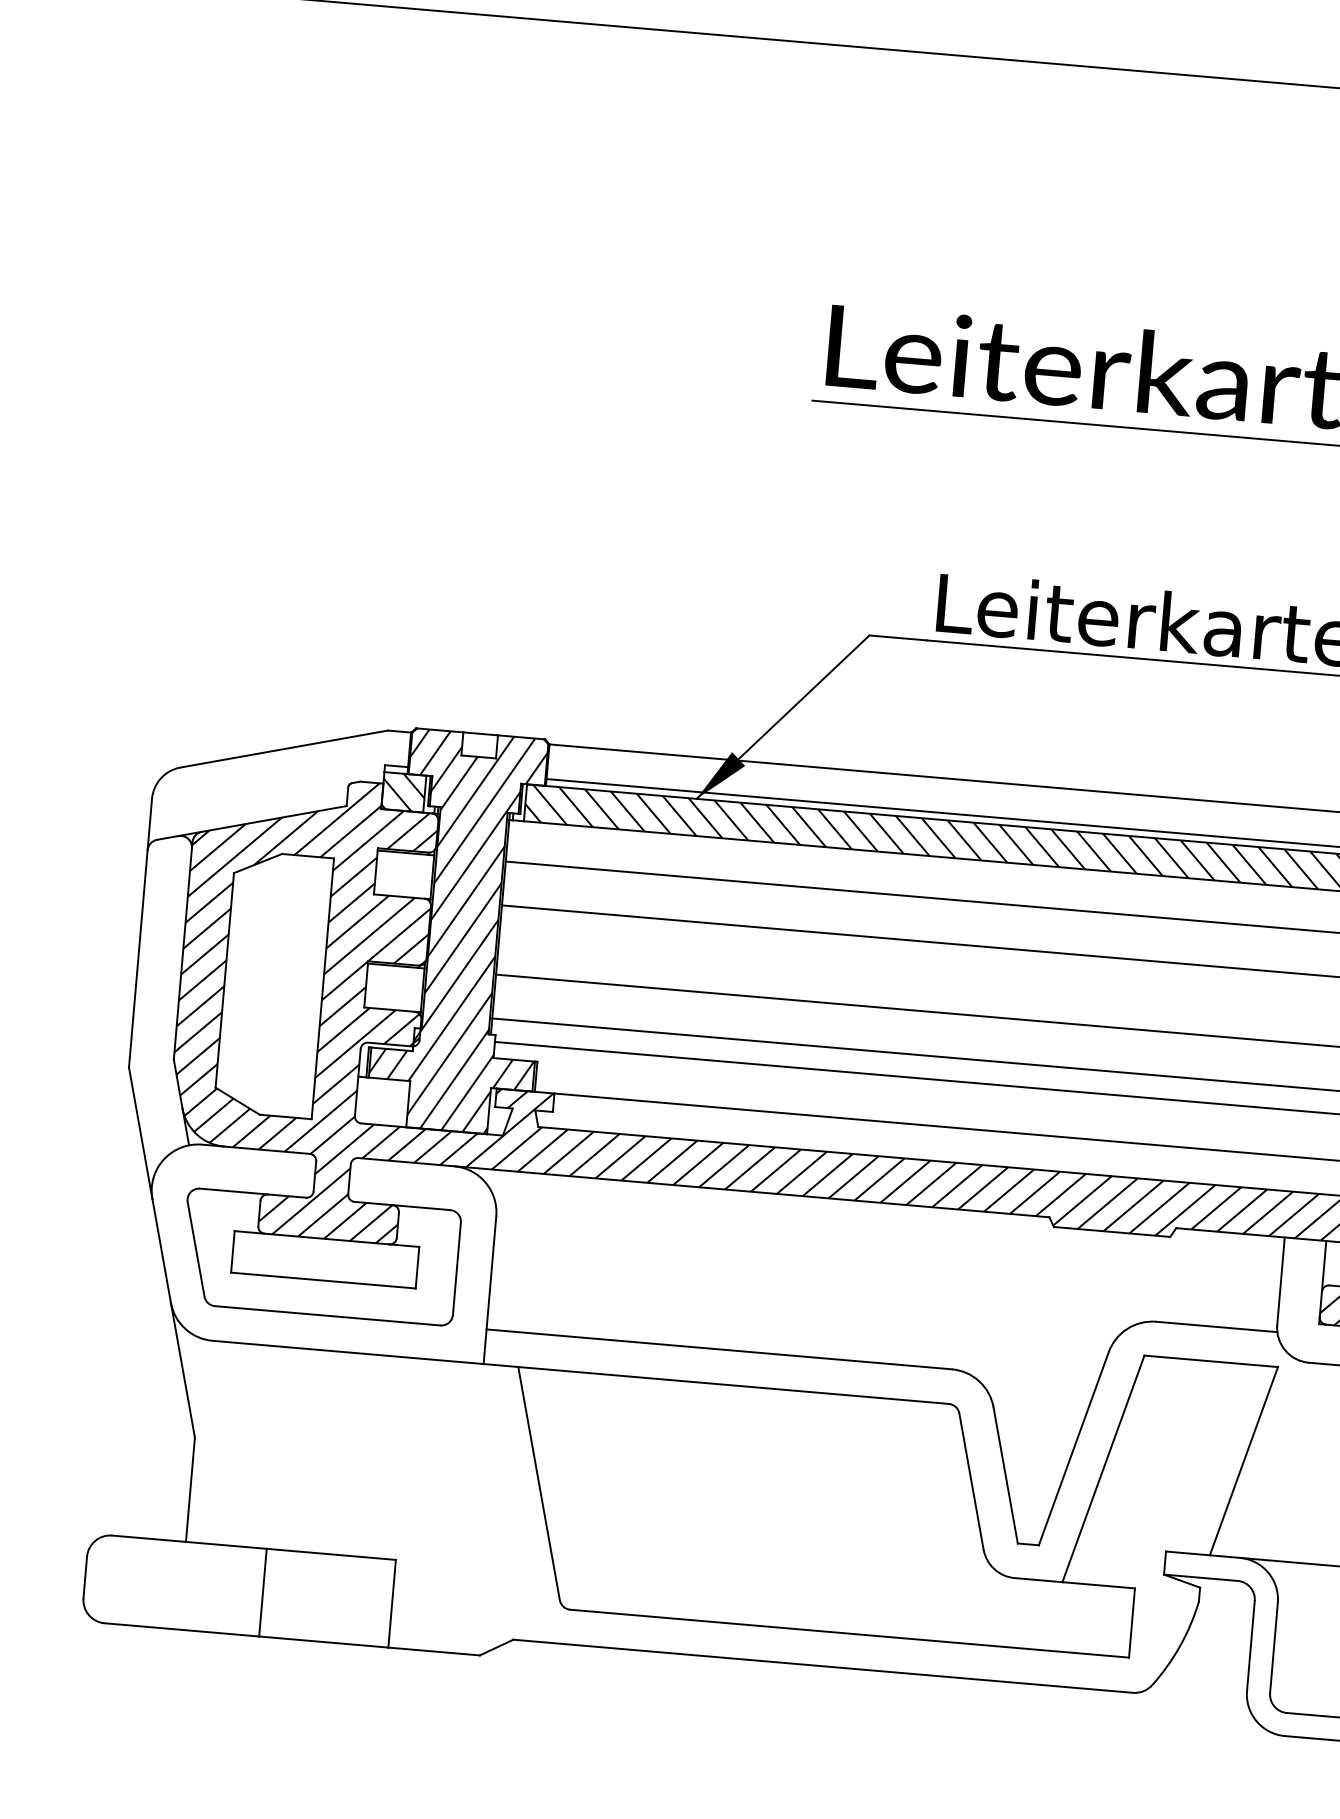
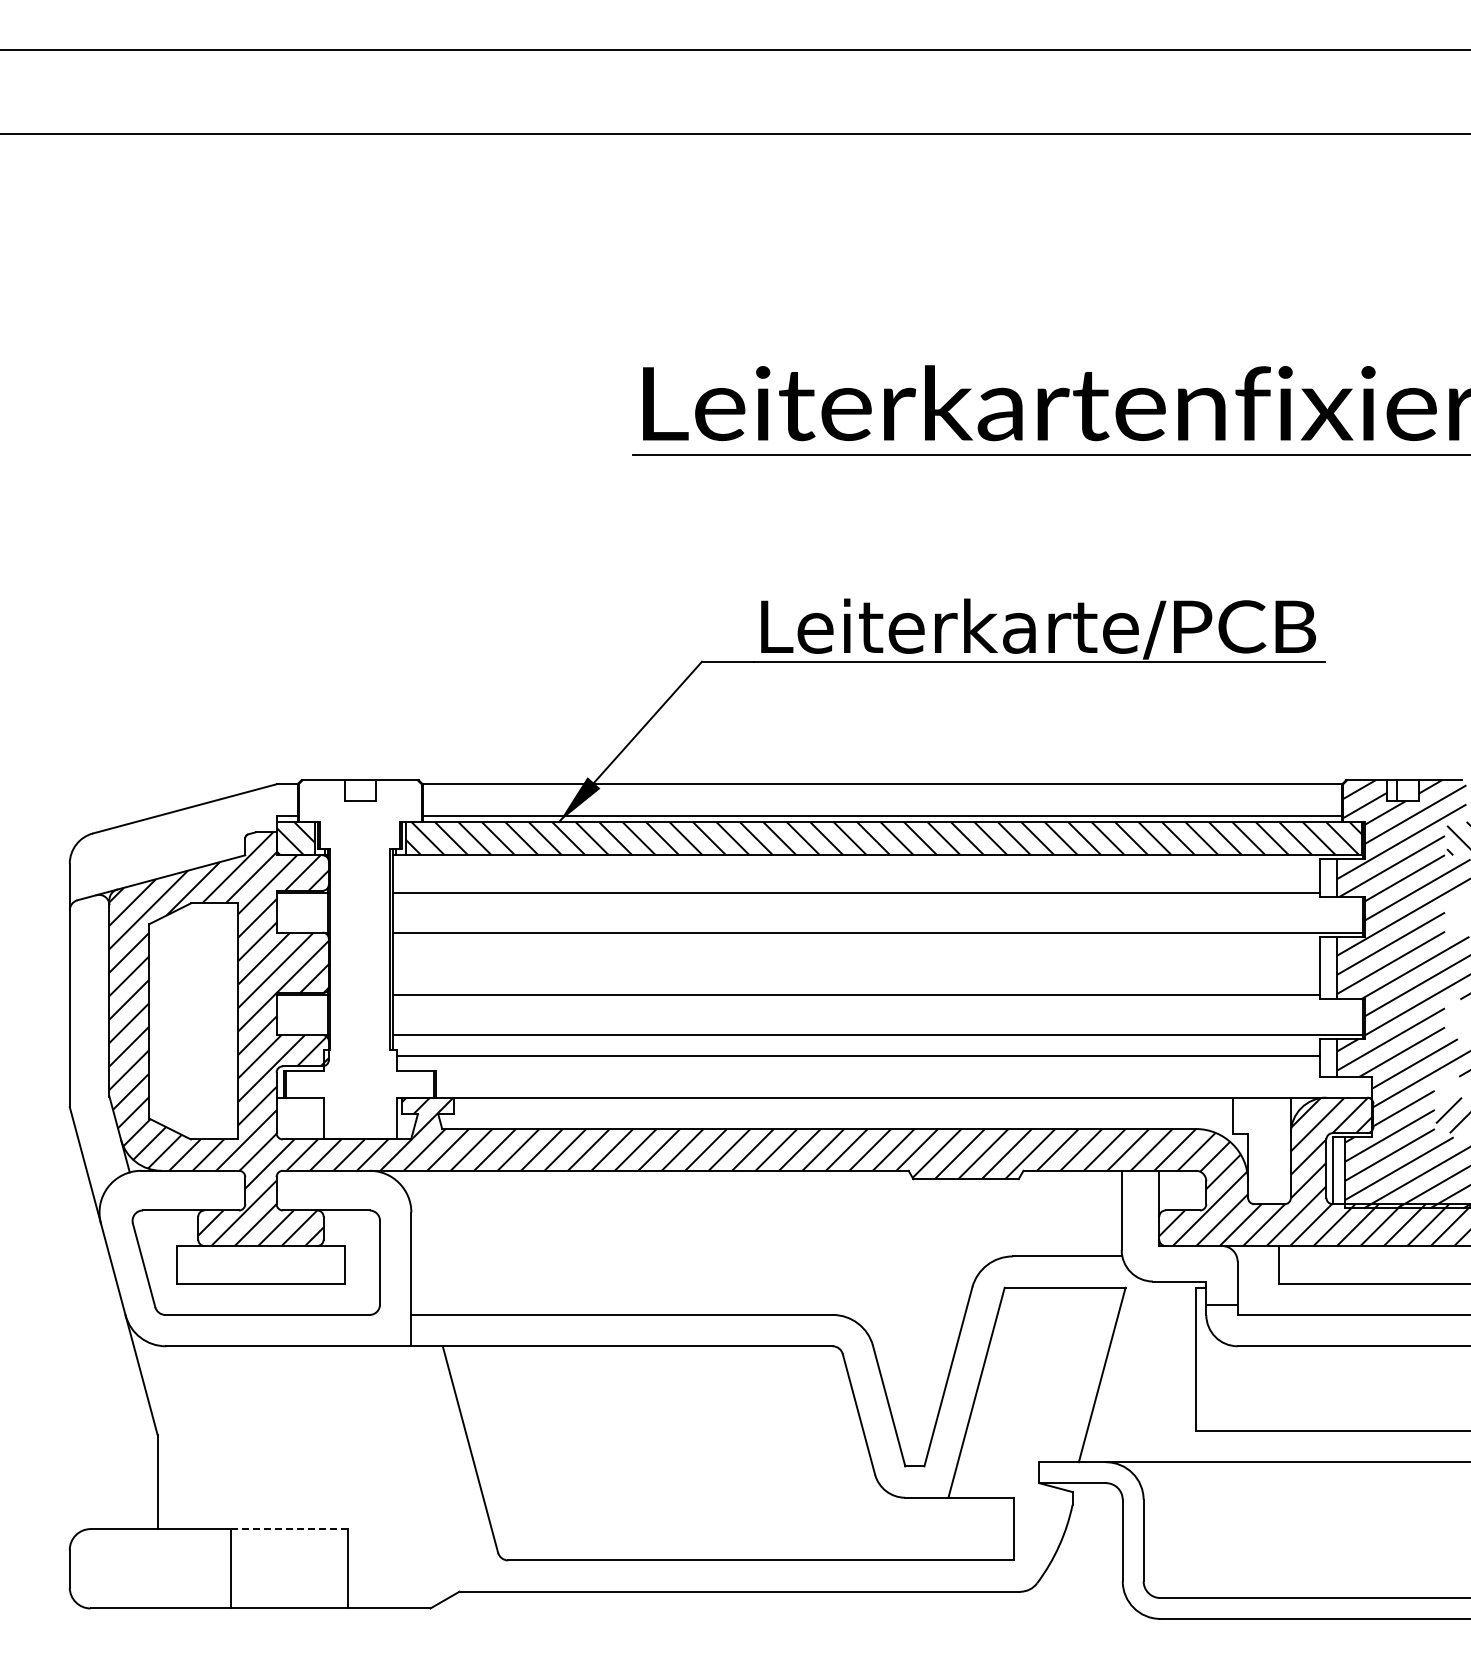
hatch: (462, 931) -> (359, 959), removed
line: (330, 1554) -> (288, 1529), solid -> dashed

